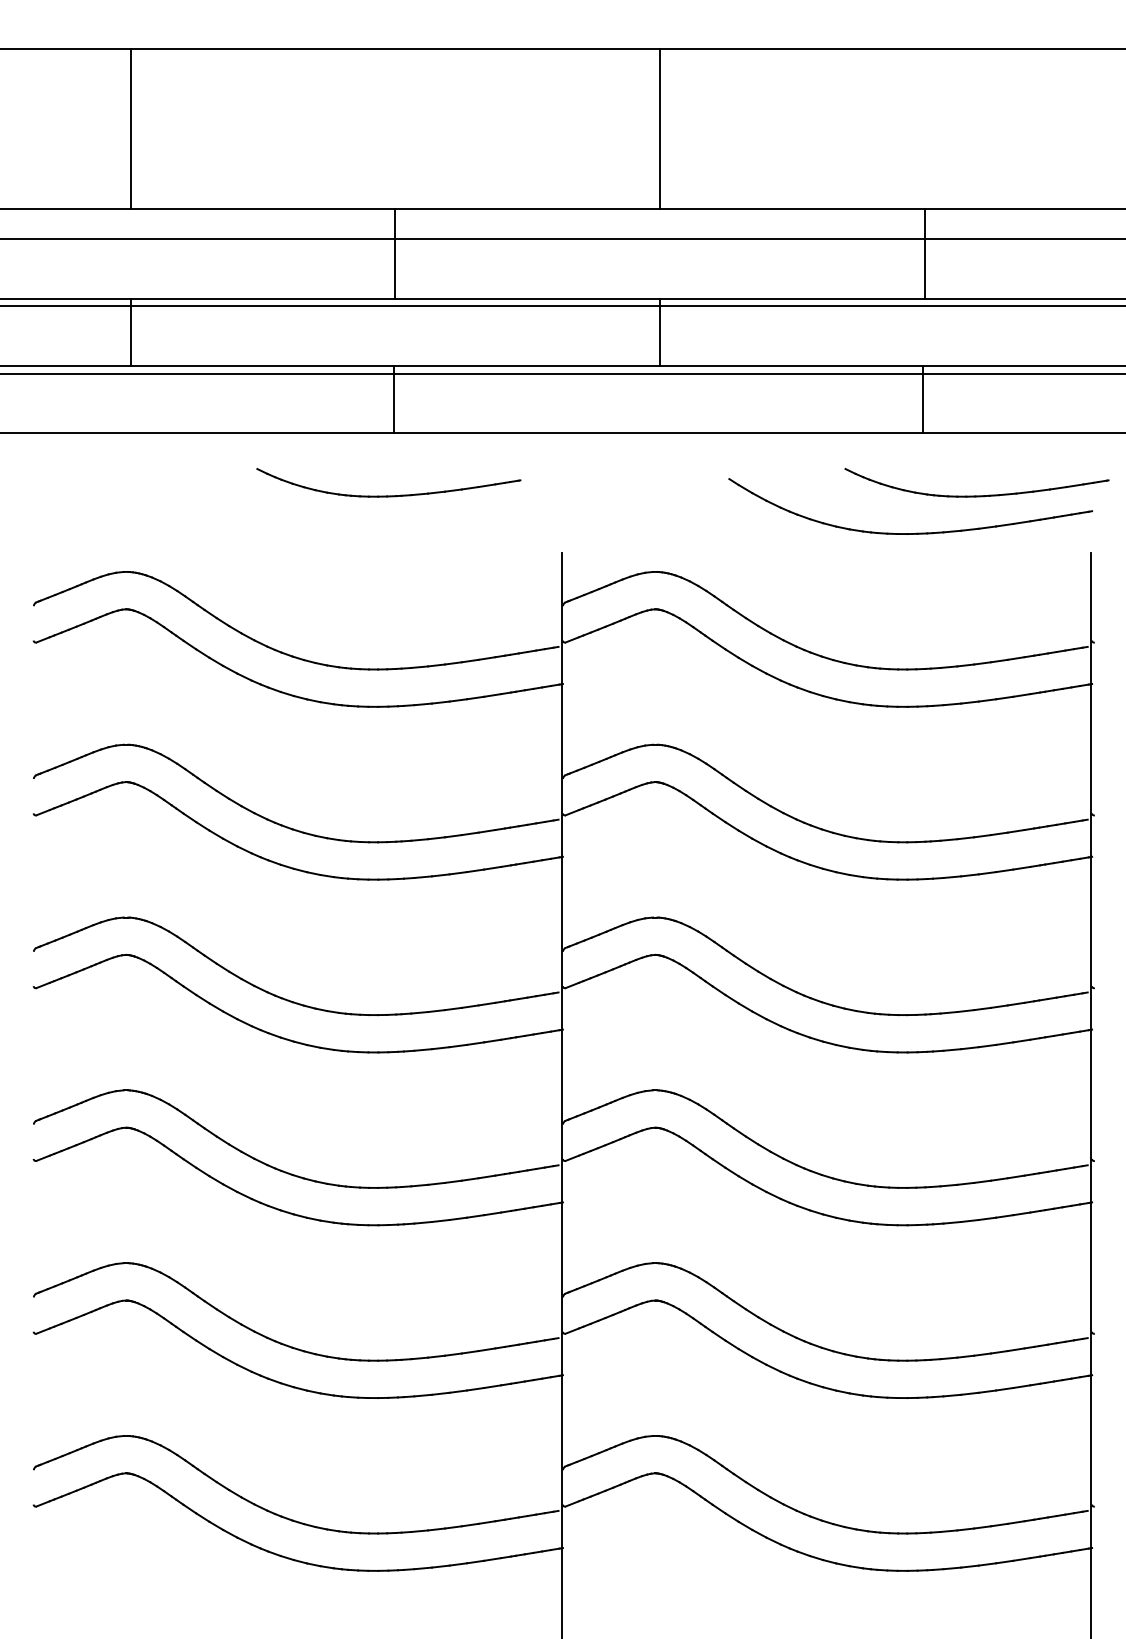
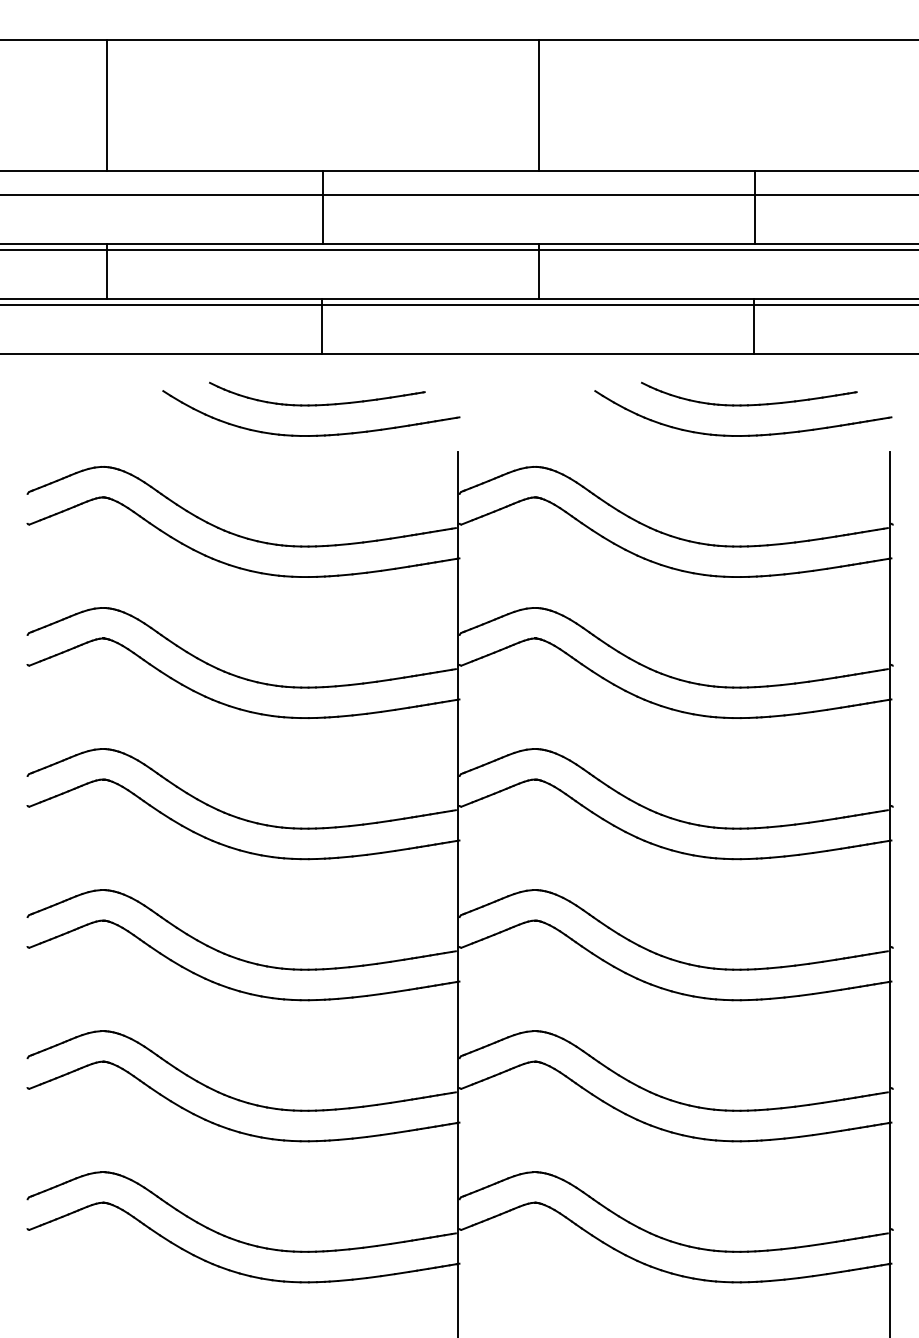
part: (976, 495) -> (748, 404), moved
part: (387, 532) -> (316, 434), added

